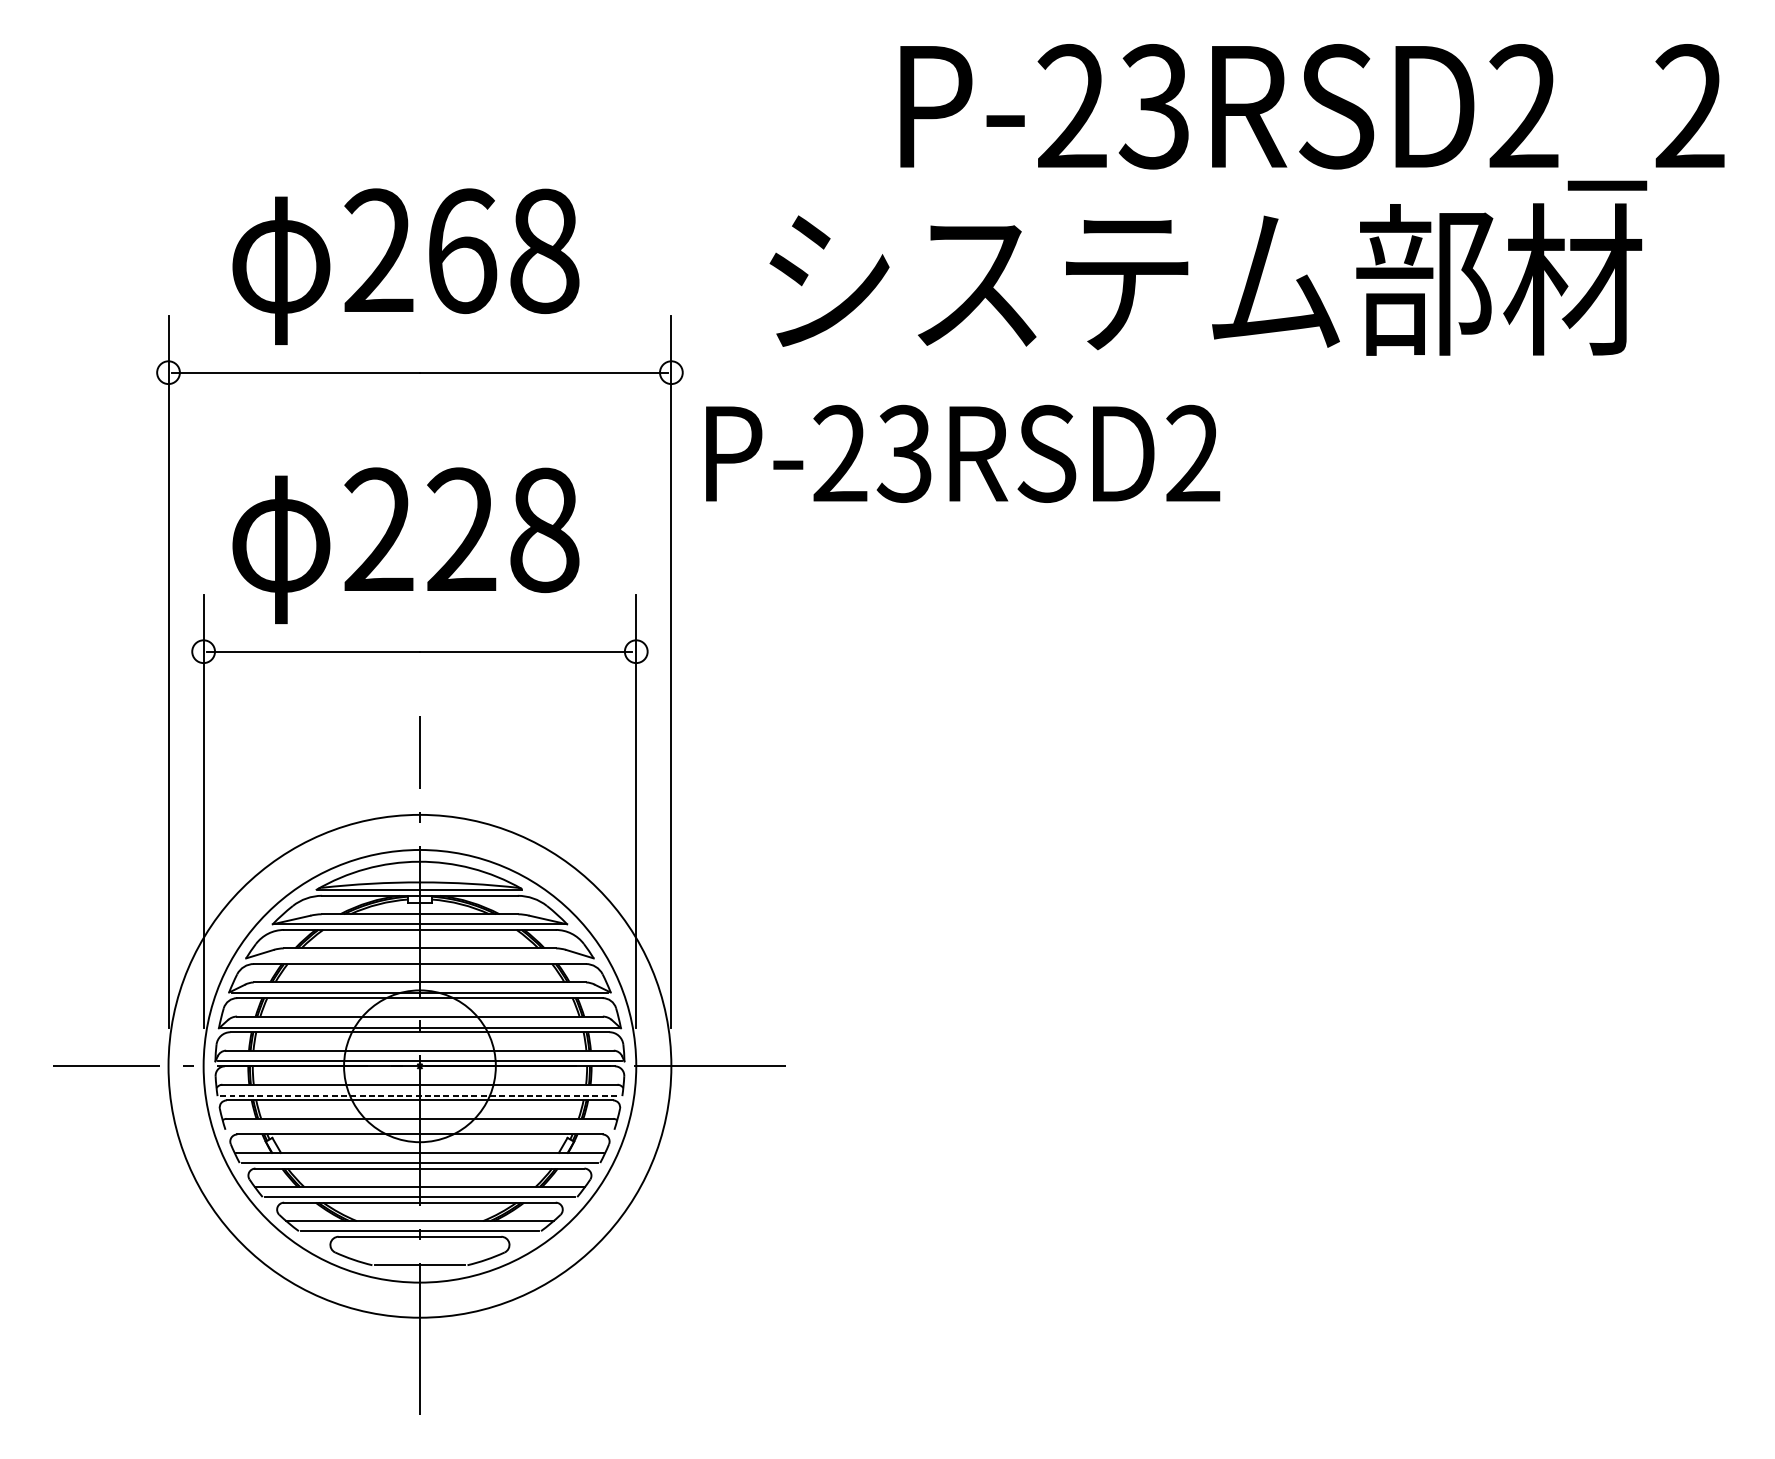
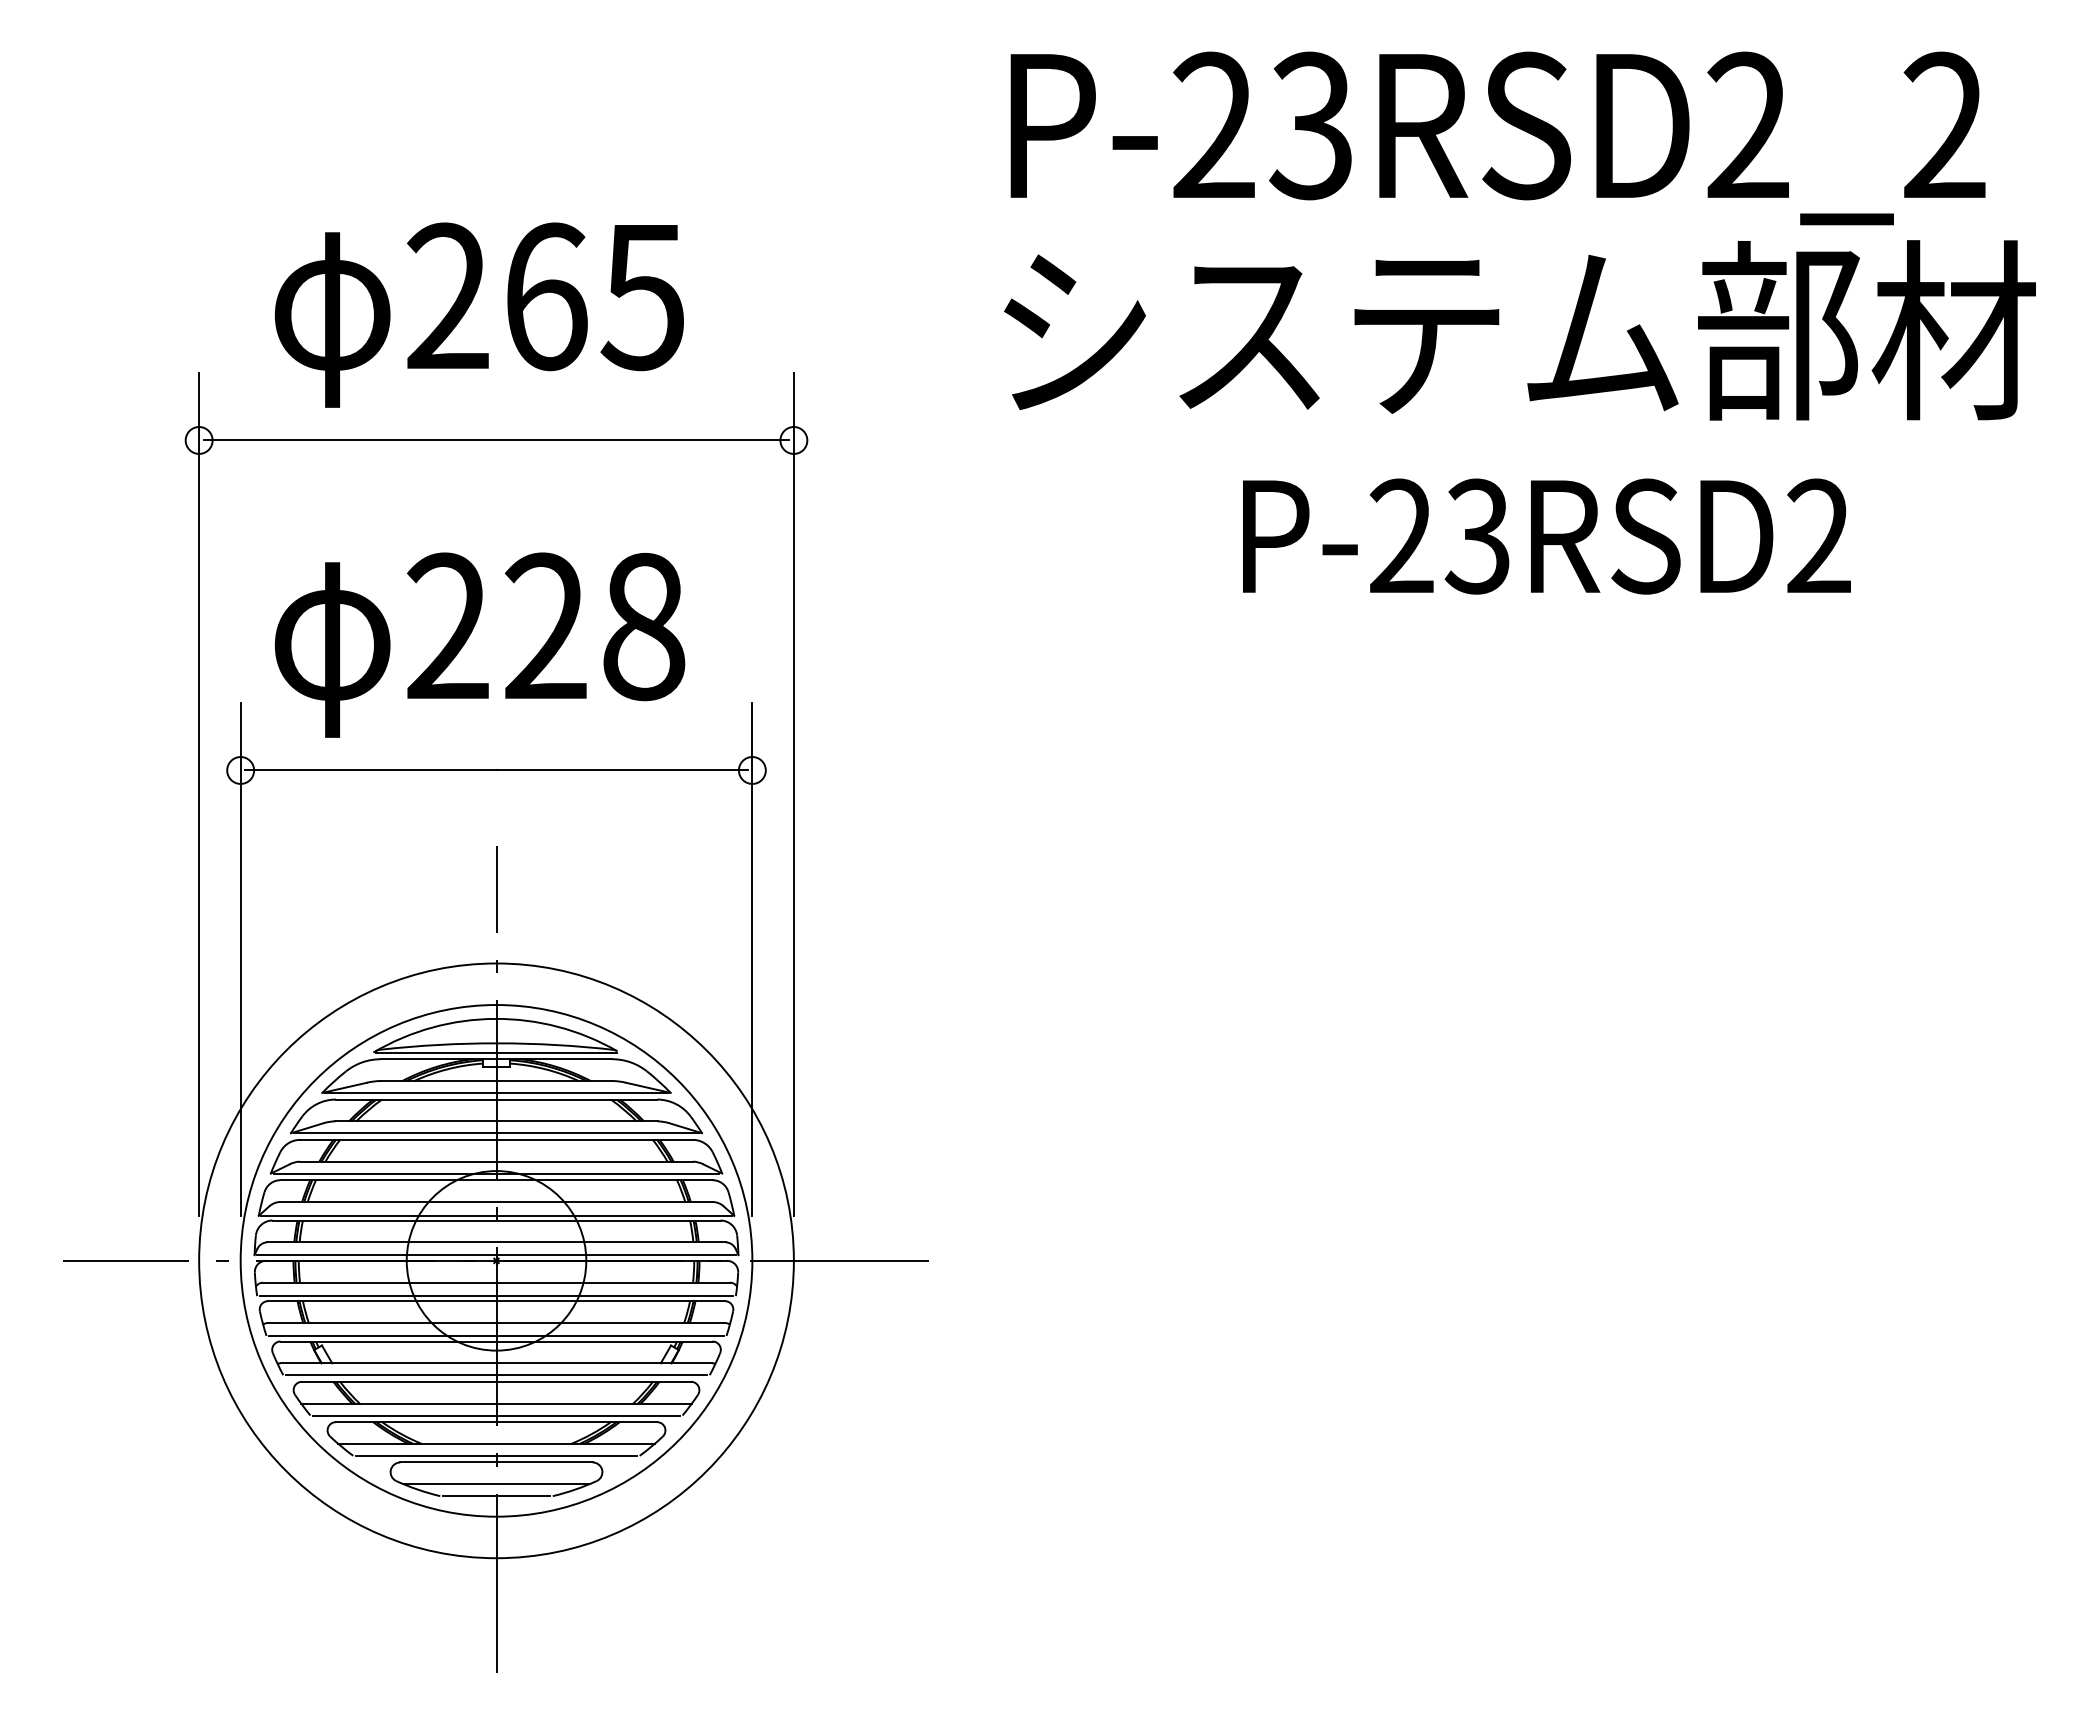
text: (1311, 117) -> (1497, 138), moved
text: (543, 250) -> (642, 296), 268 -> 265
text: (1205, 279) -> (1519, 330), moved
text: (962, 453) -> (1546, 536), moved
line: (419, 958) -> (496, 1133), added
line: (420, 1096) -> (497, 1296), dashed -> solid
line: (419, 1129) -> (496, 1335), added
line: (419, 1255) -> (496, 1484), added

